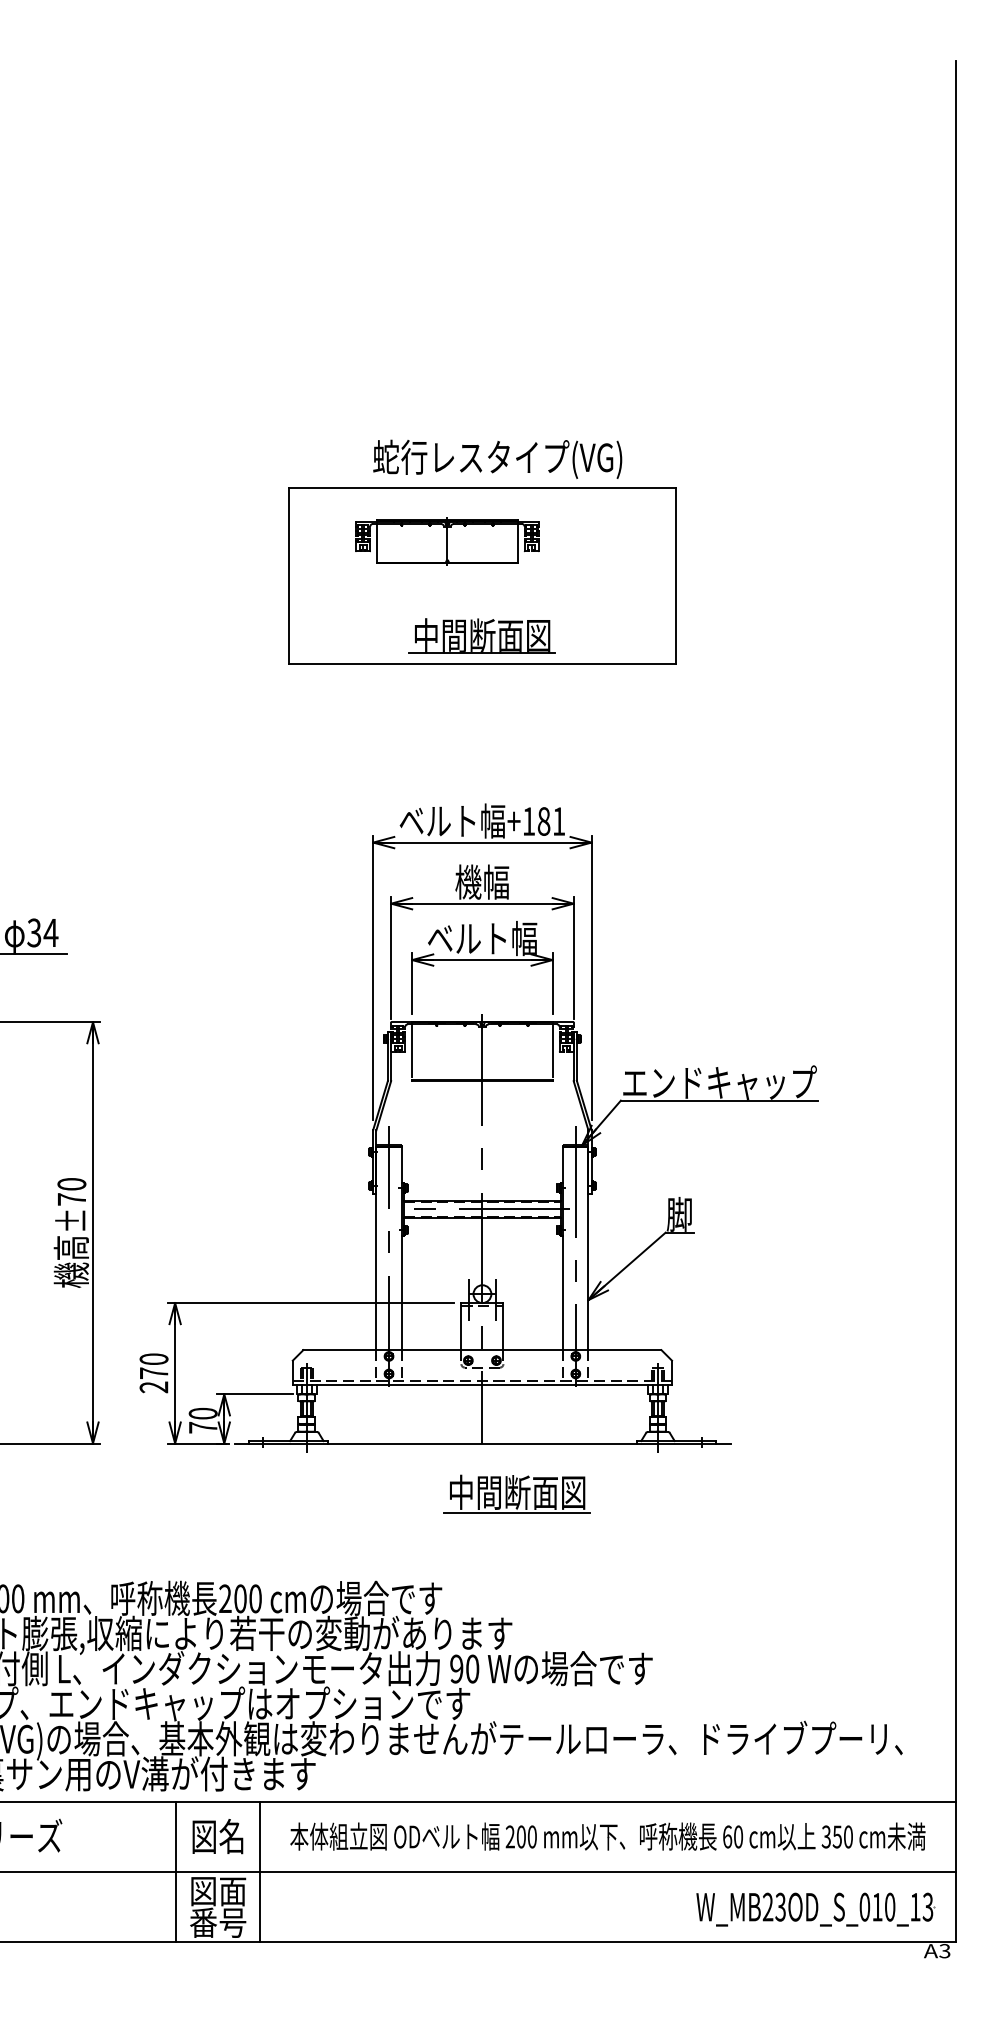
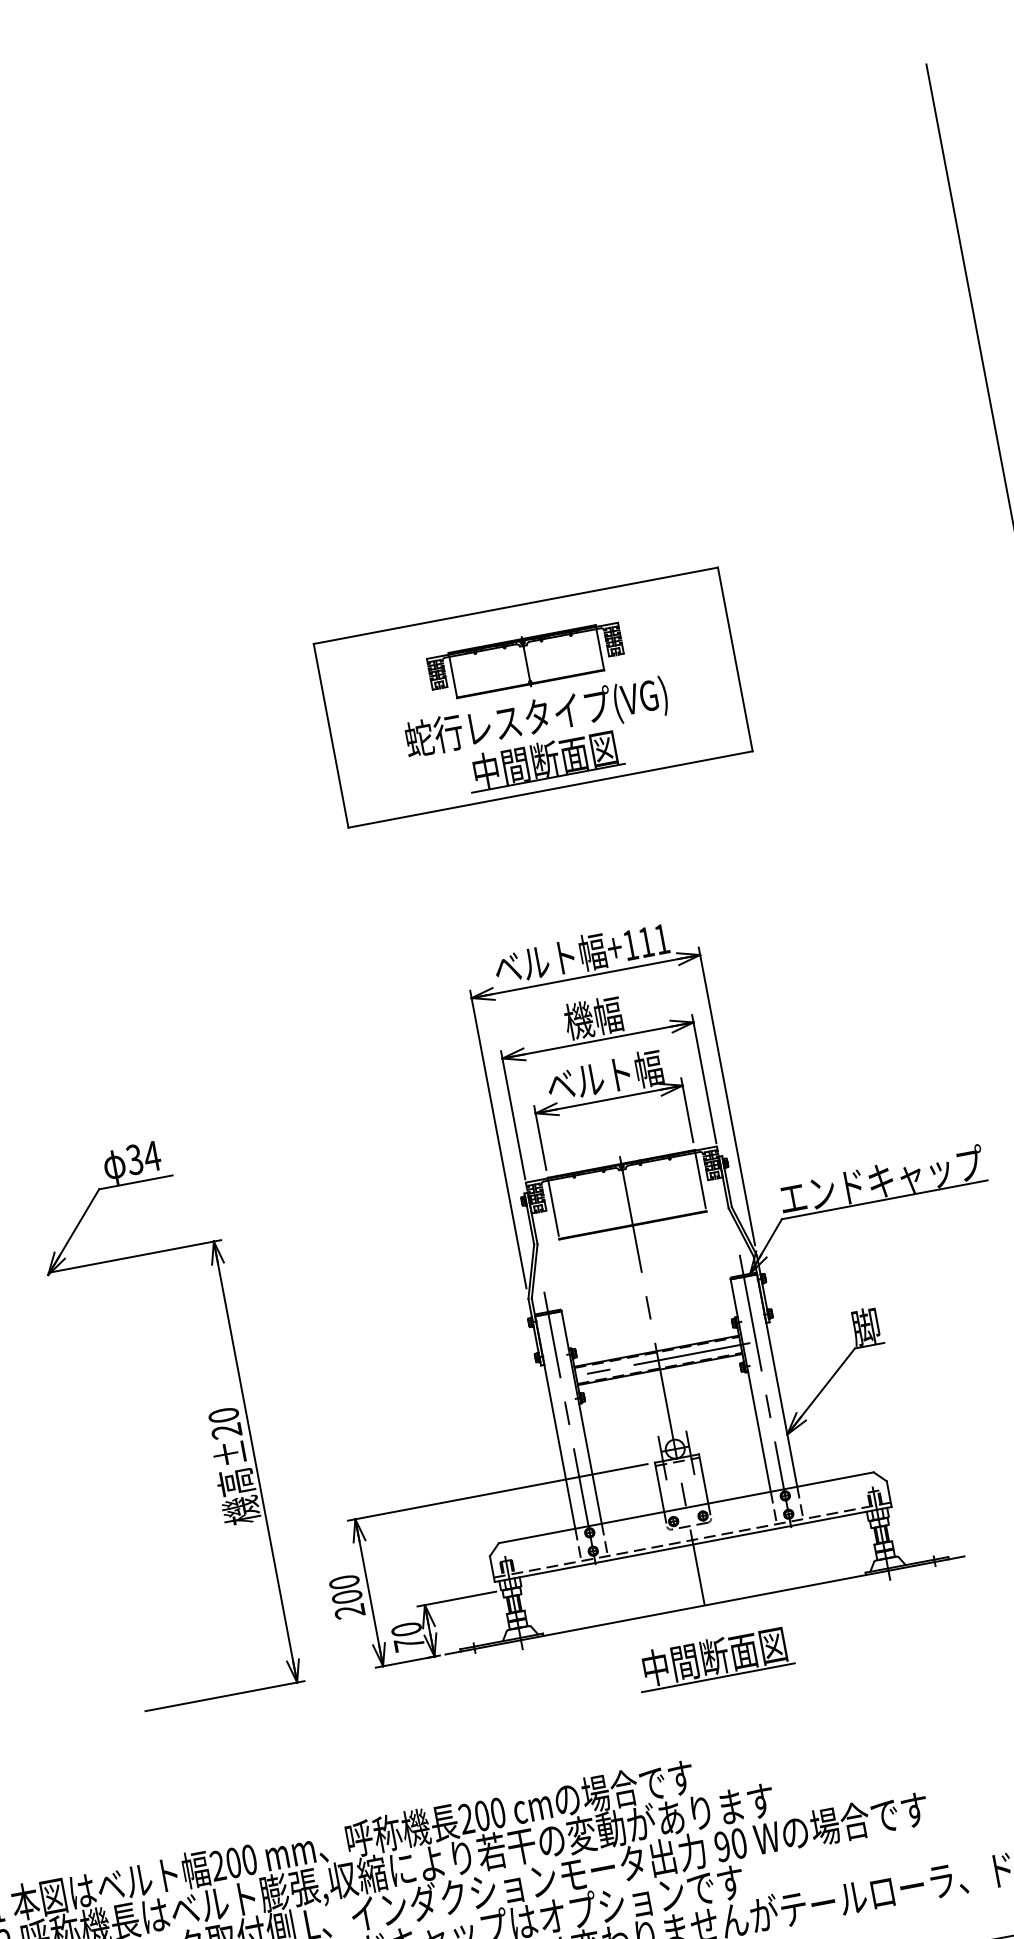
text: (497, 458) -> (536, 718), moved
part: (447, 541) -> (526, 661), moved
text: (543, 821) -> (645, 942), +181 -> +111
text: (71, 1199) -> (226, 1431), ±70 -> ±20
text: (153, 1372) -> (346, 1596), 270 -> 200
part: (516, 1493) -> (713, 1658), moved

